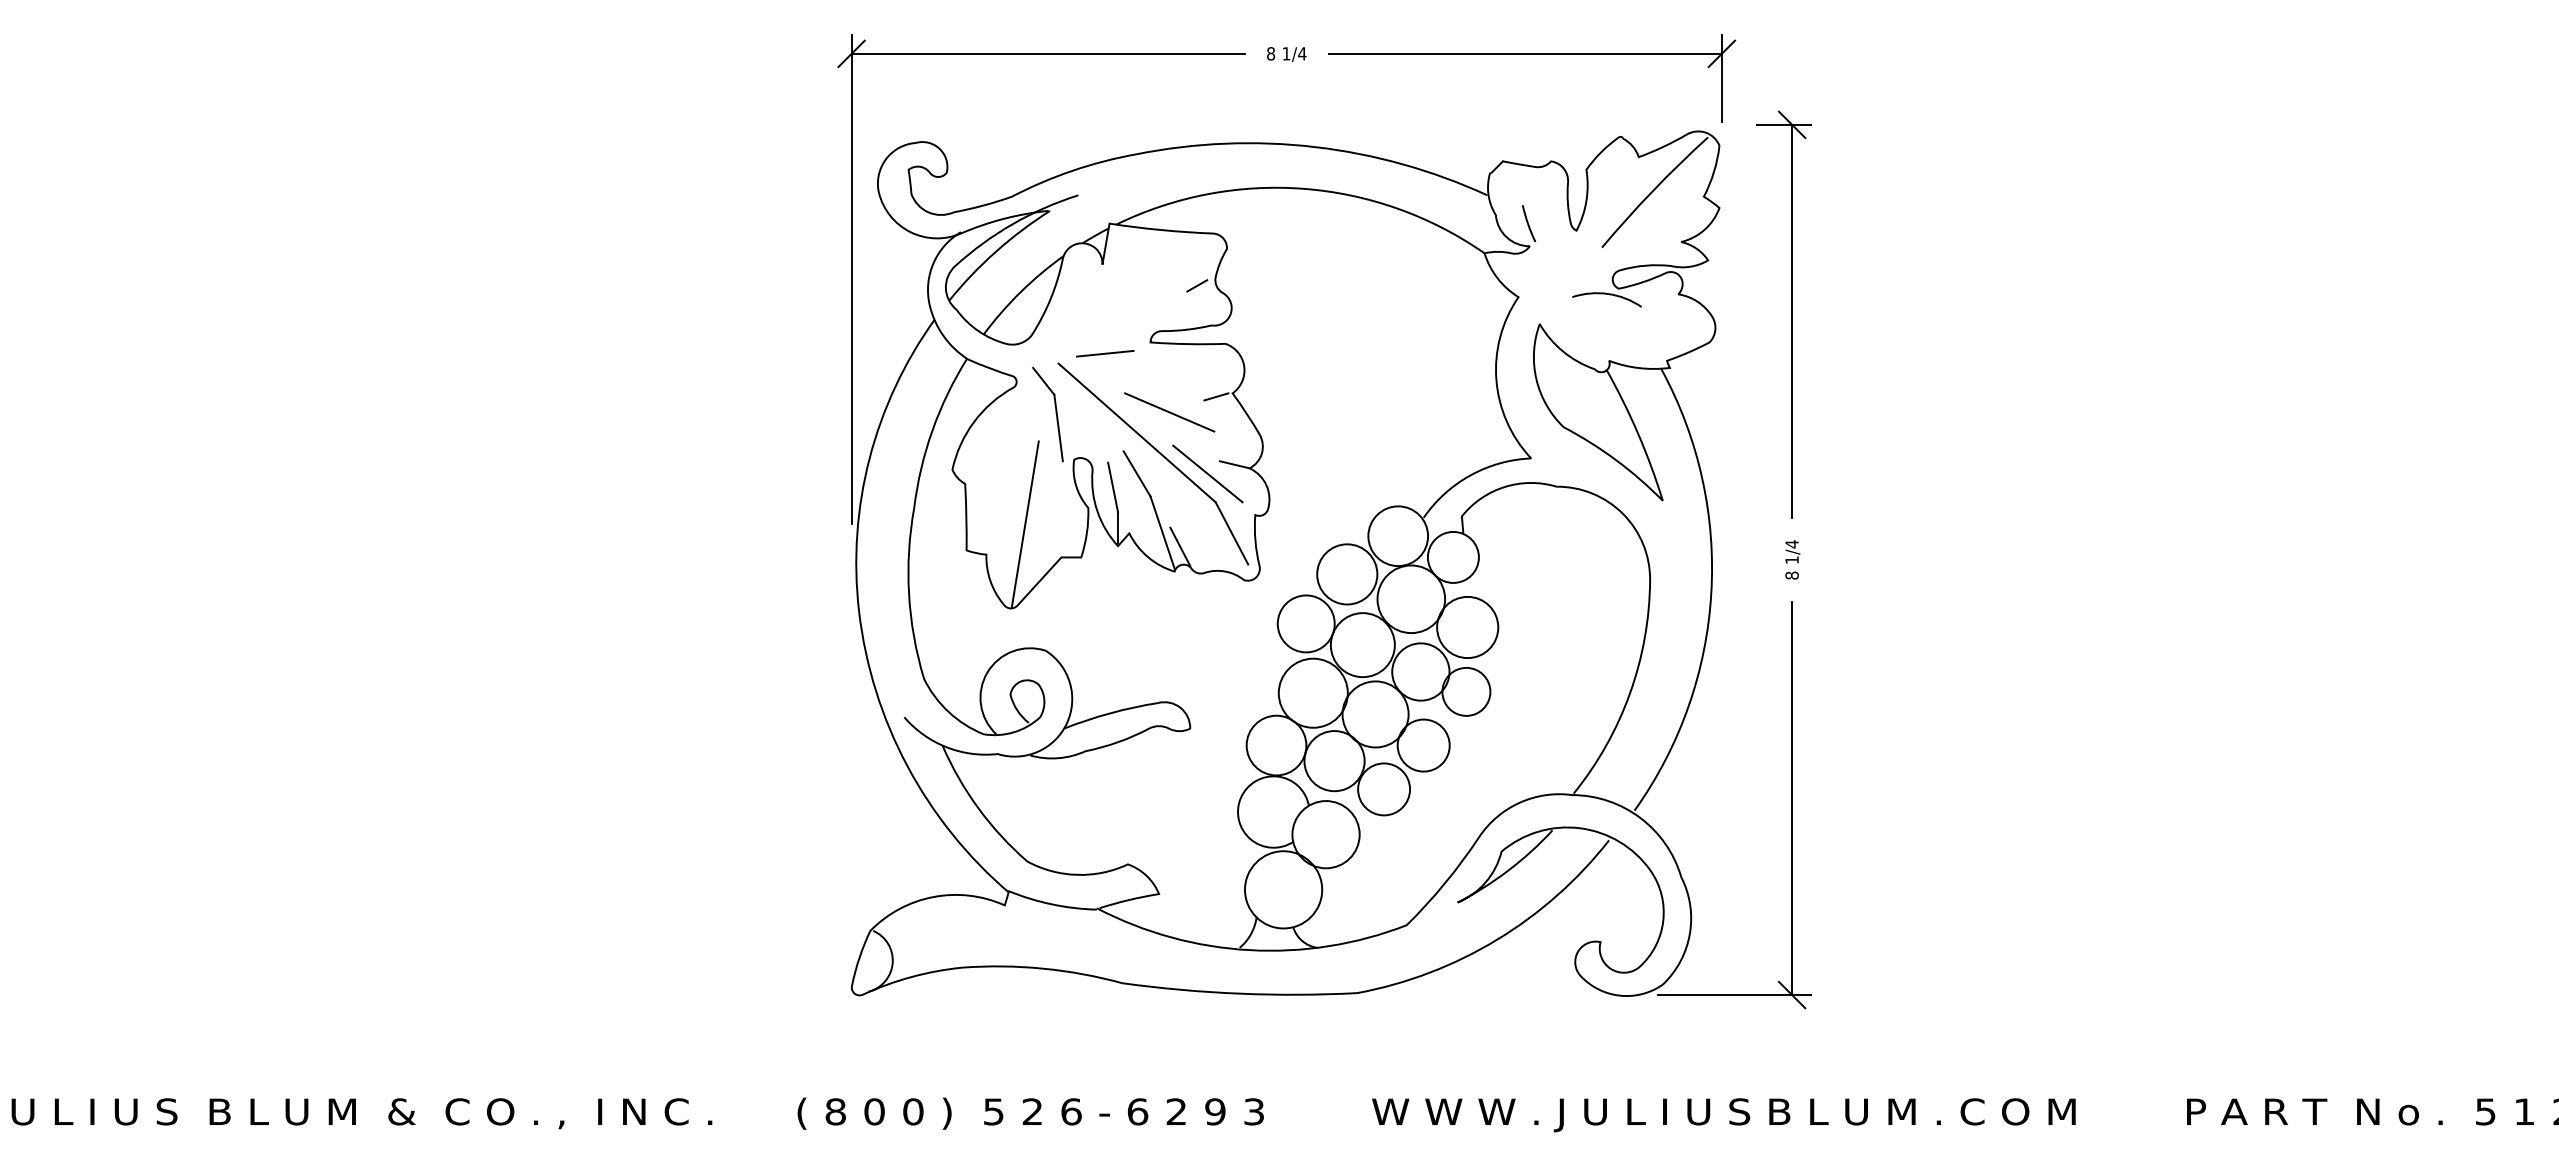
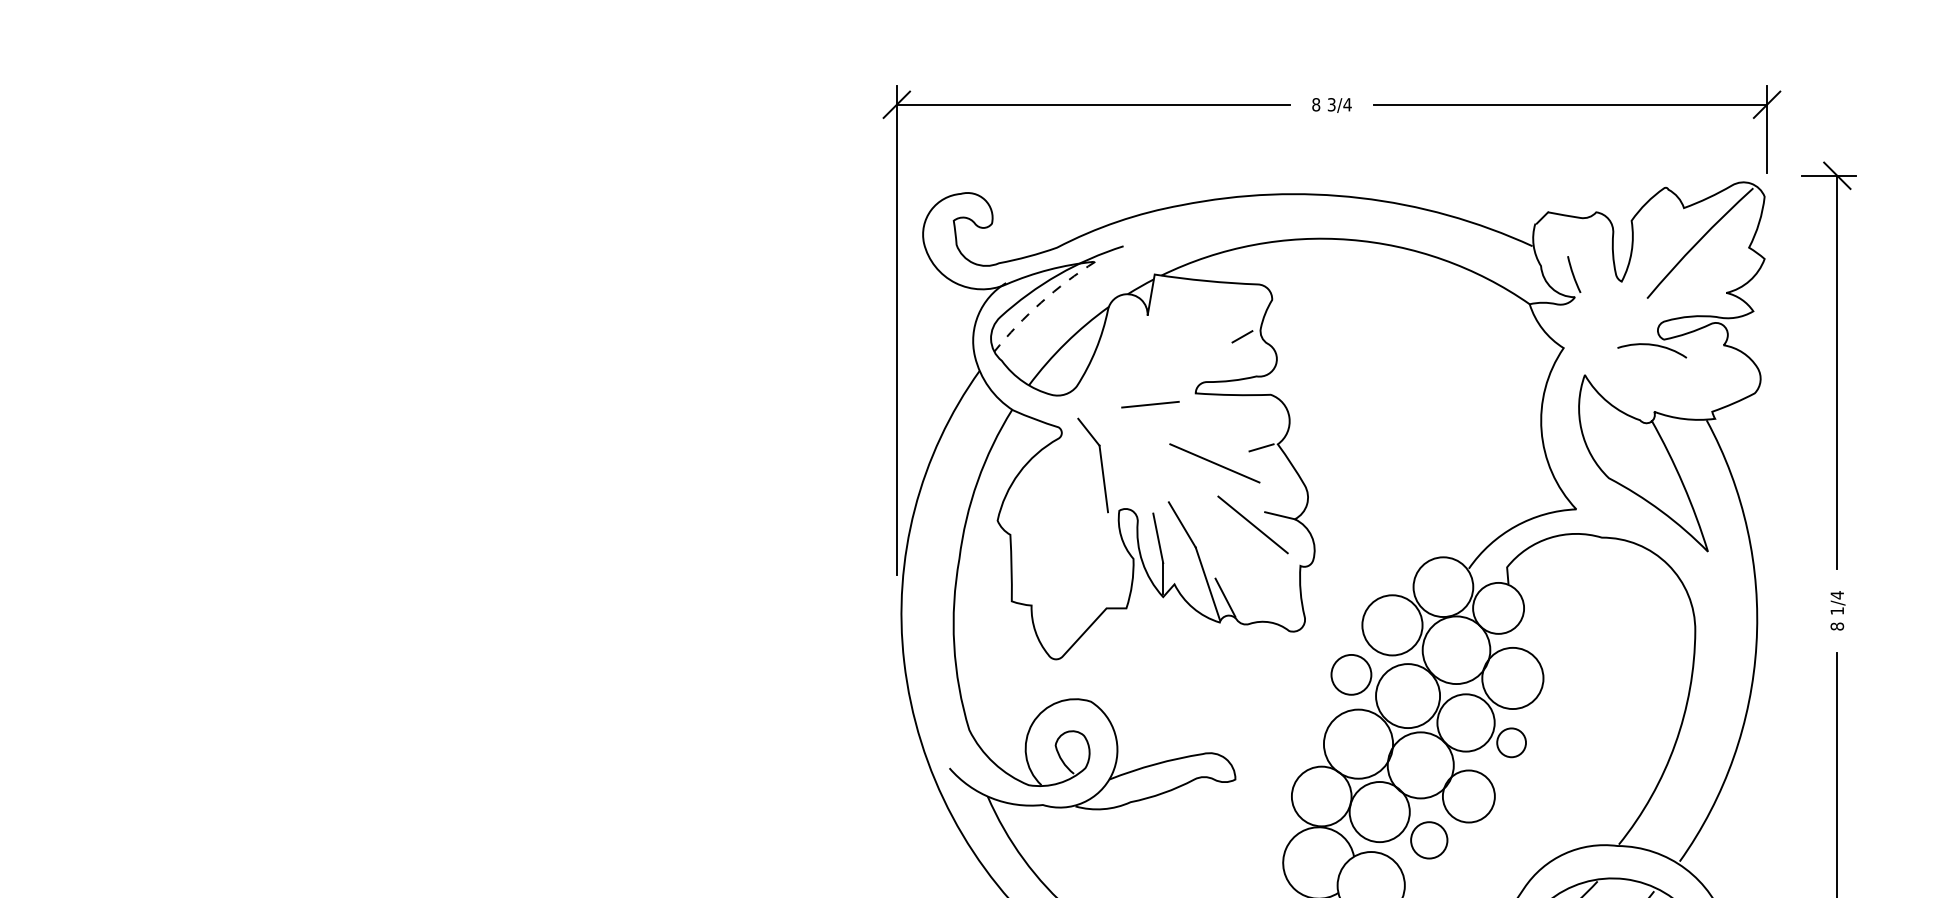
text: (1286, 53) -> (1331, 104), 1/4 -> 3/4
line: (995, 251) -> (1040, 302), solid -> dashed
part: (1158, 453) -> (1203, 504), removed
line: (1024, 523) -> (1069, 574), removed
circle: (1305, 623) -> (1350, 674), size x0.7
circle: (1466, 691) -> (1511, 742), size x0.6
circle: (1384, 789) -> (1429, 840), size x0.7

